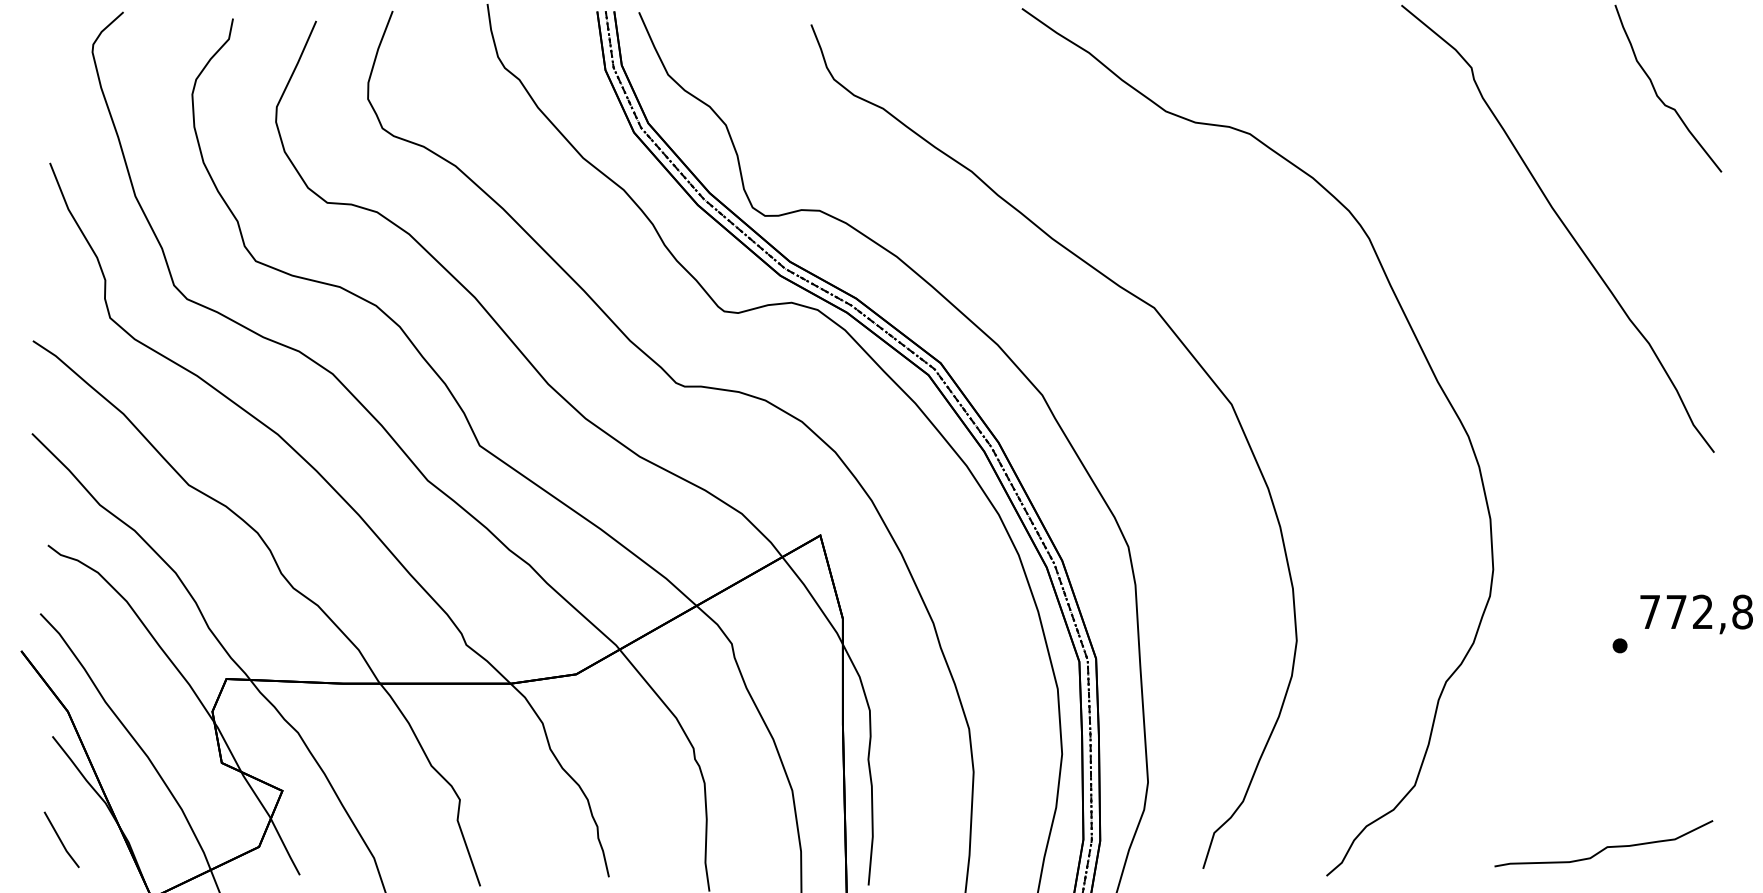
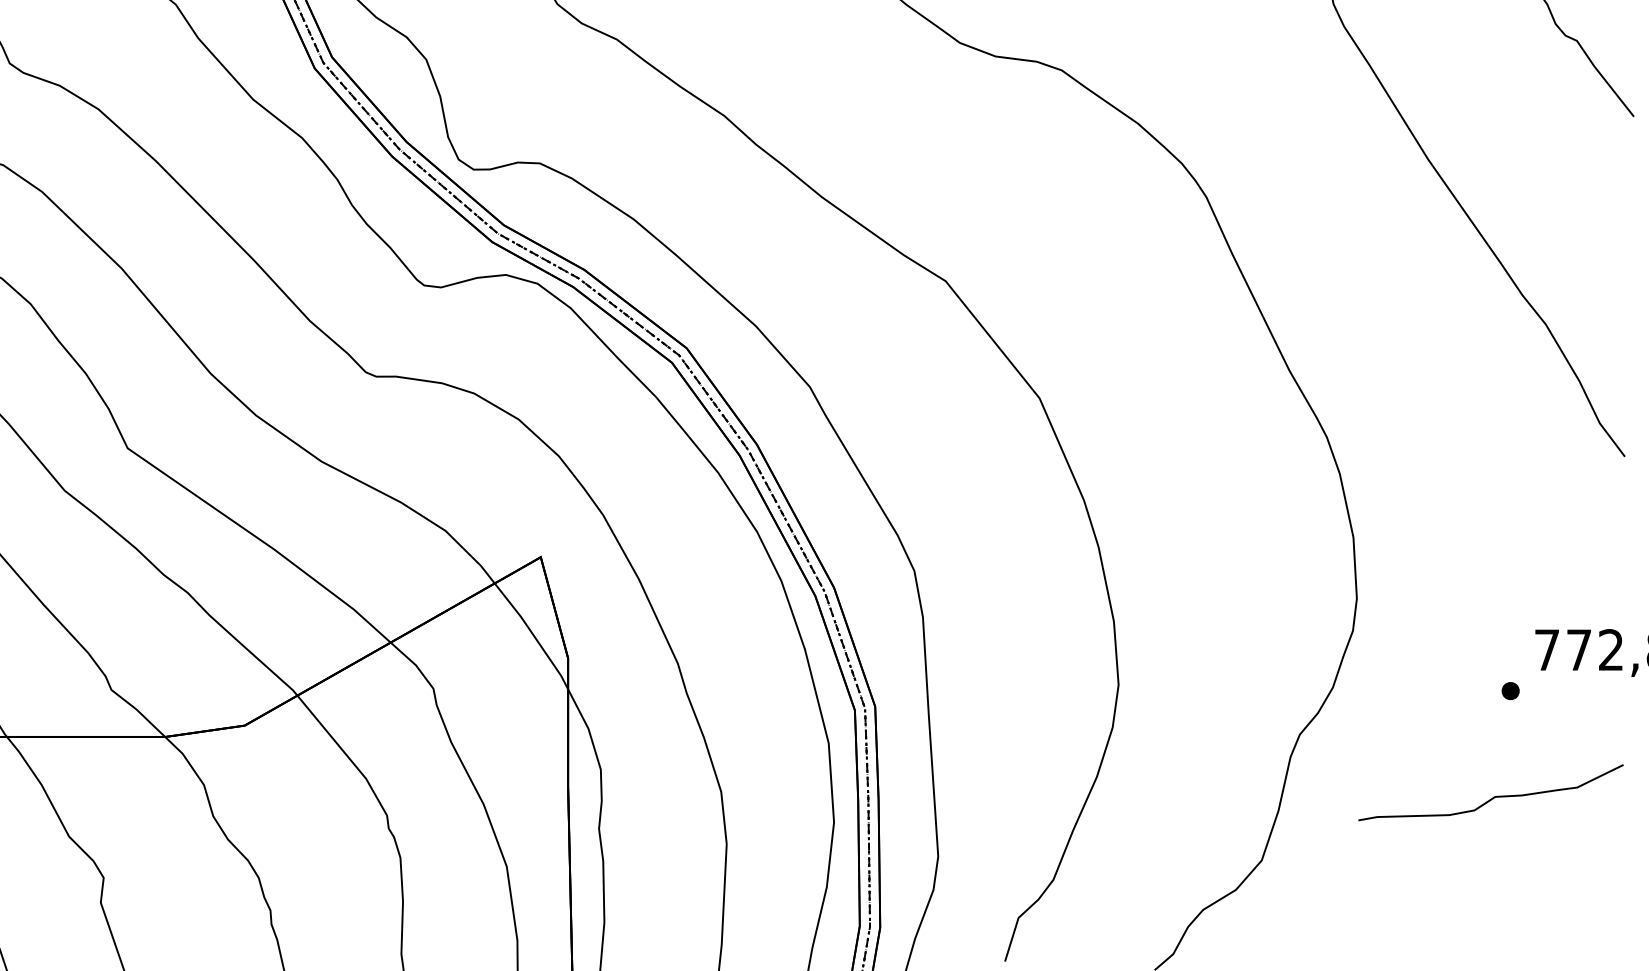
curve: (1604, 847) -> (1491, 797), moved

